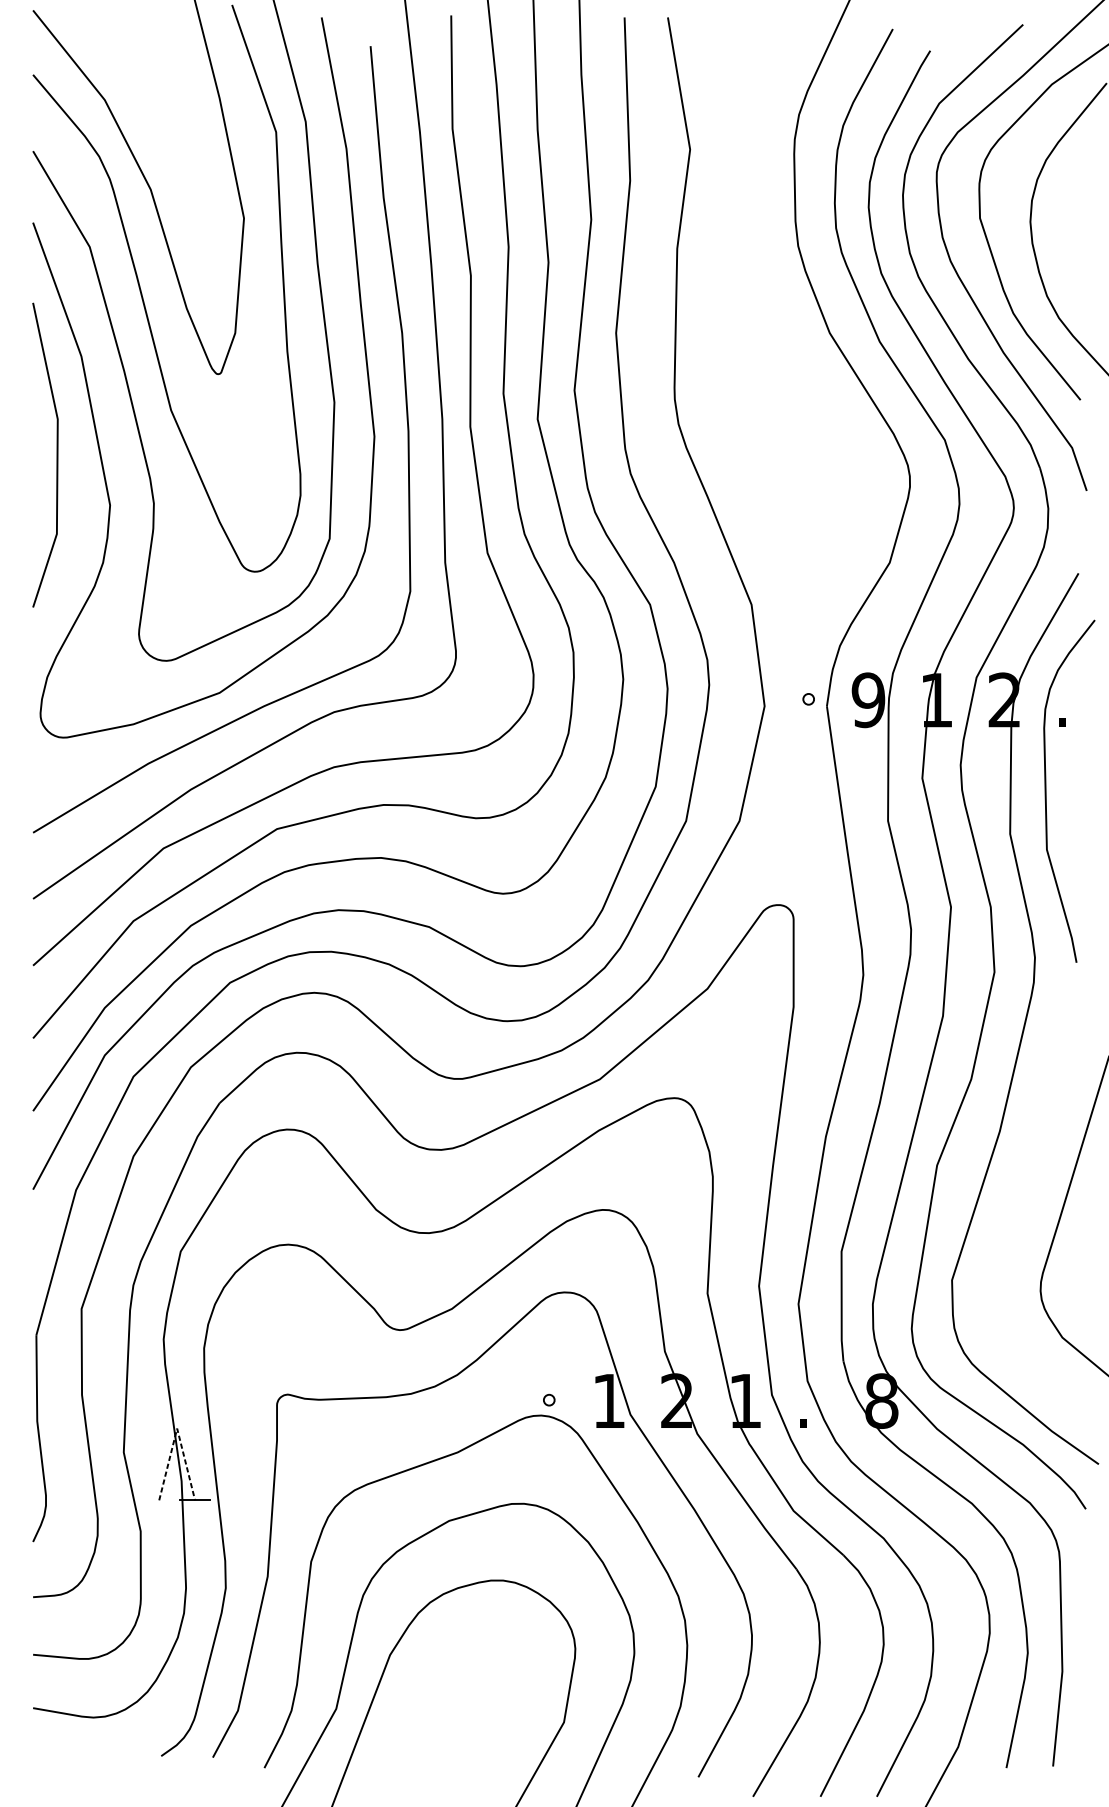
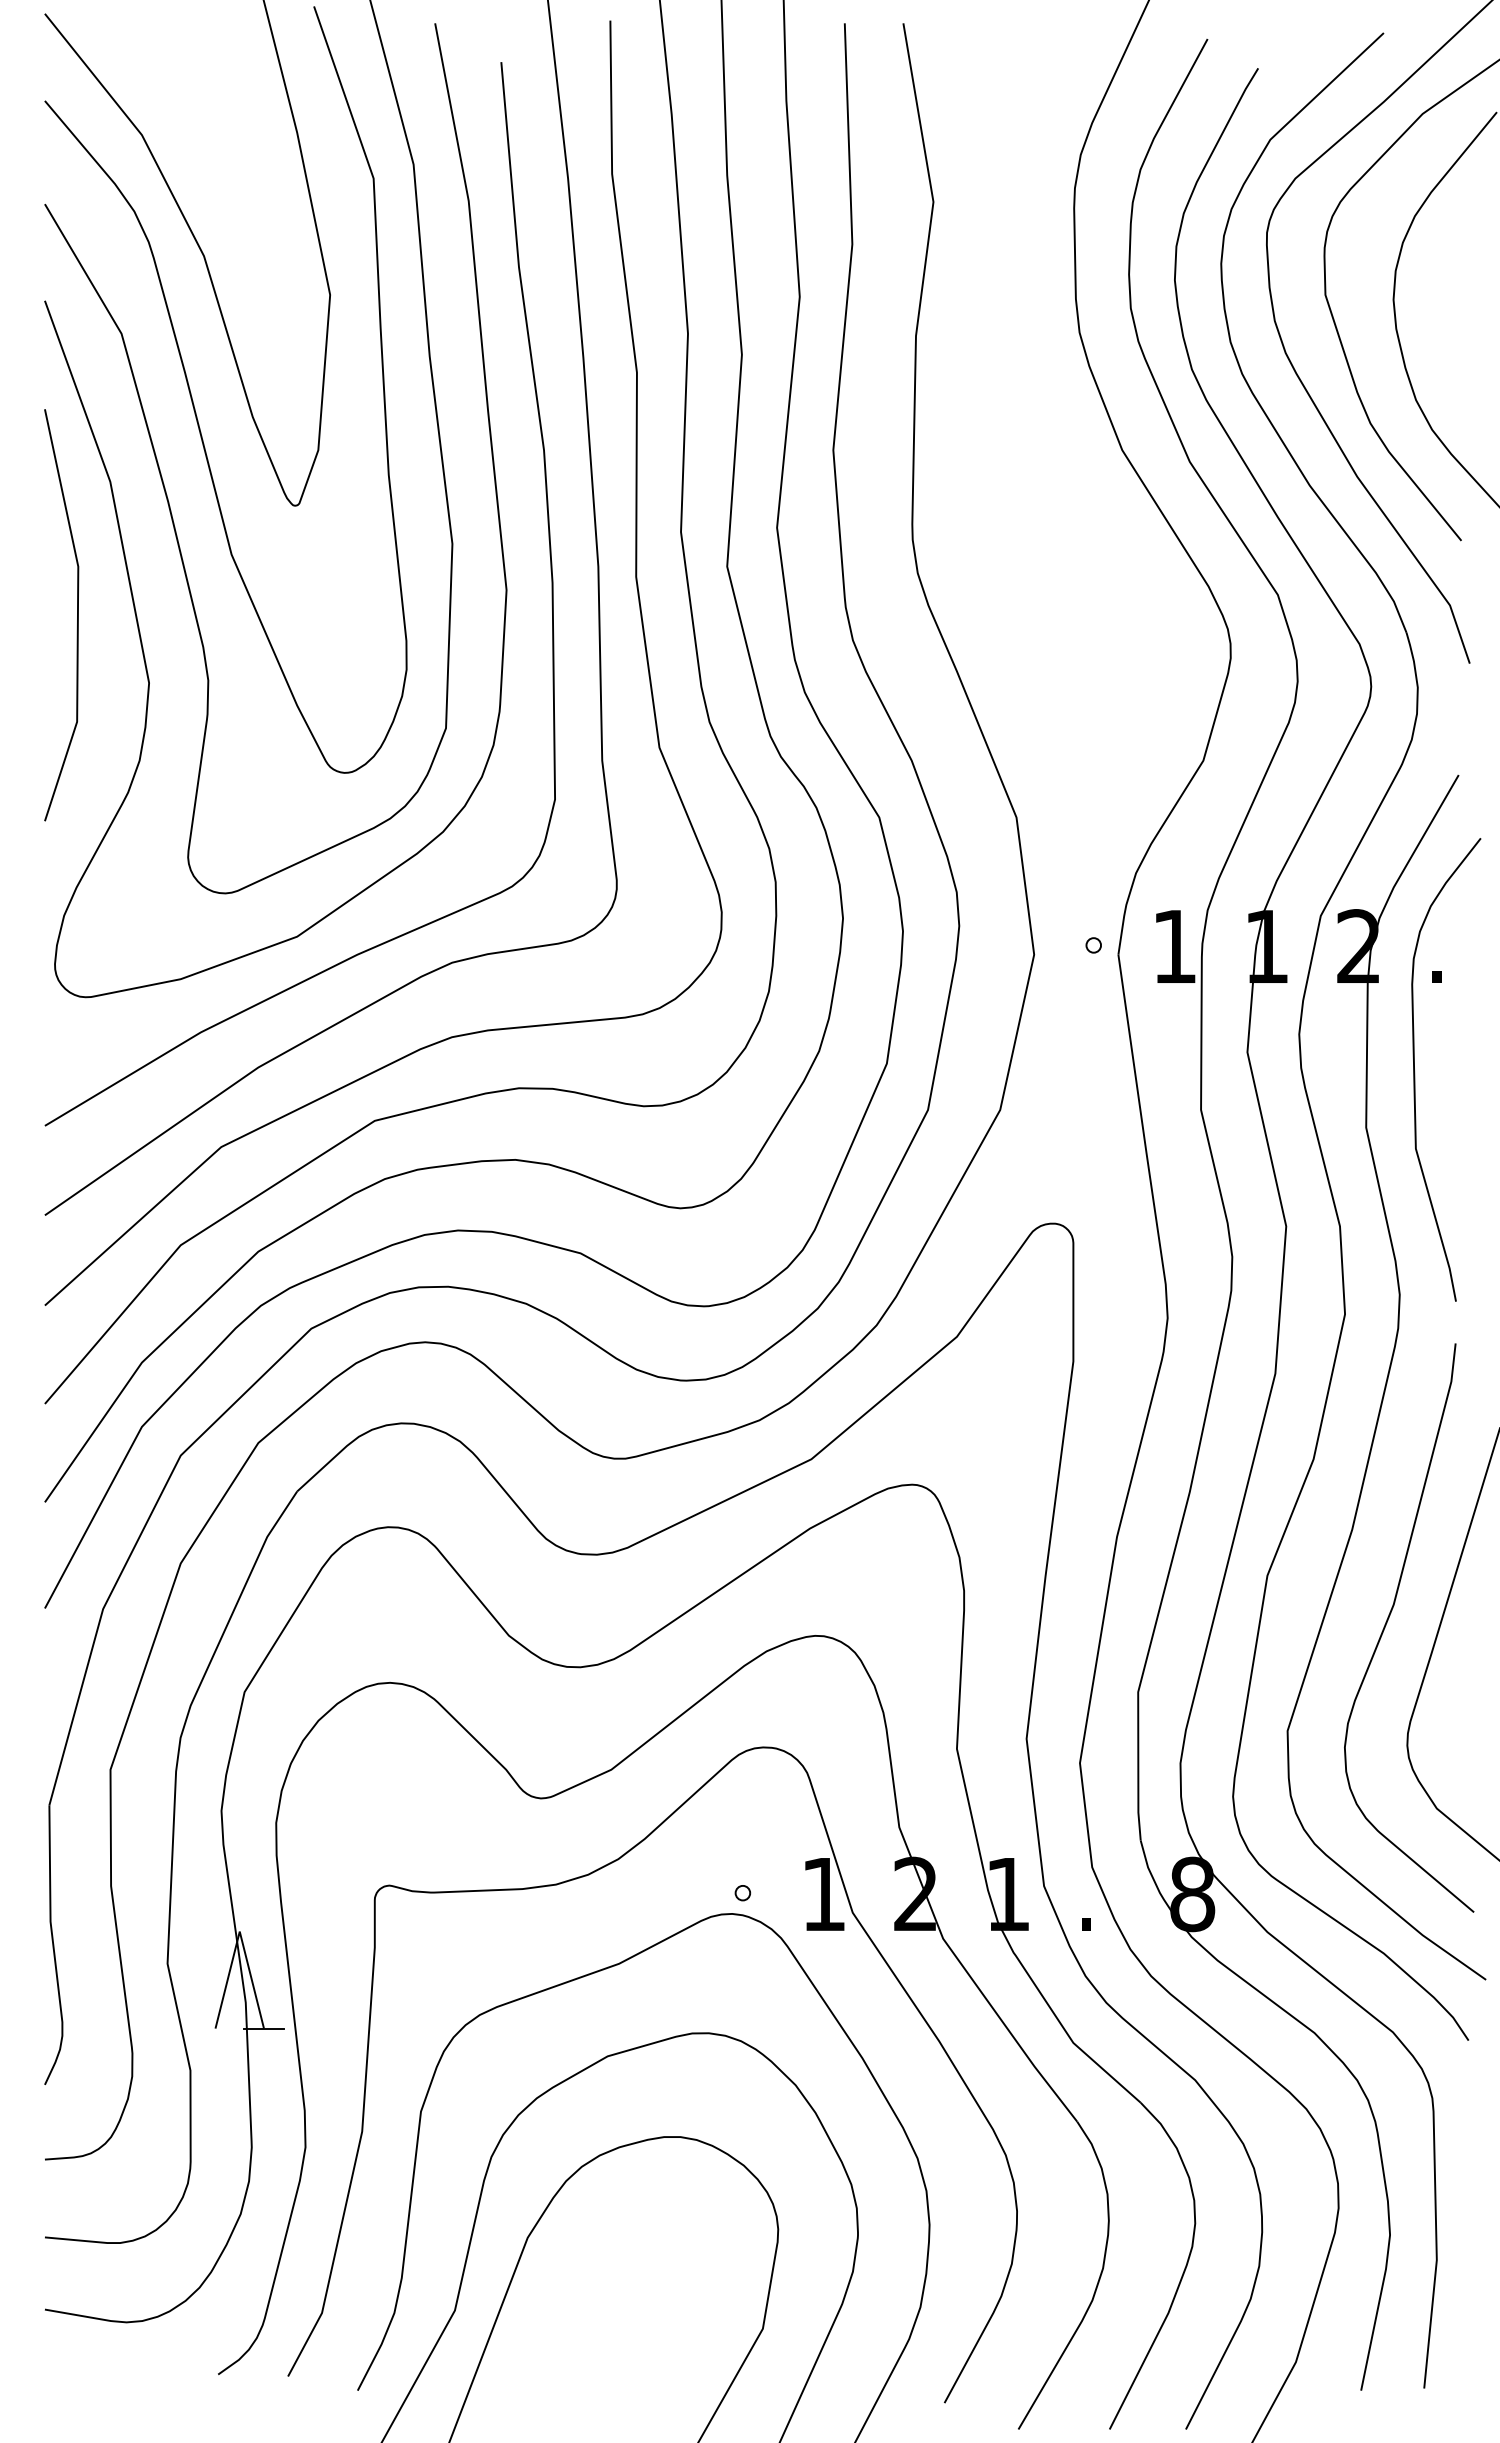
text: (868, 700) -> (1174, 946), 9 -> 1
curve: (1027, 1197) -> (1389, 1618), added
line: (176, 1428) -> (239, 1931), dashed -> solid

